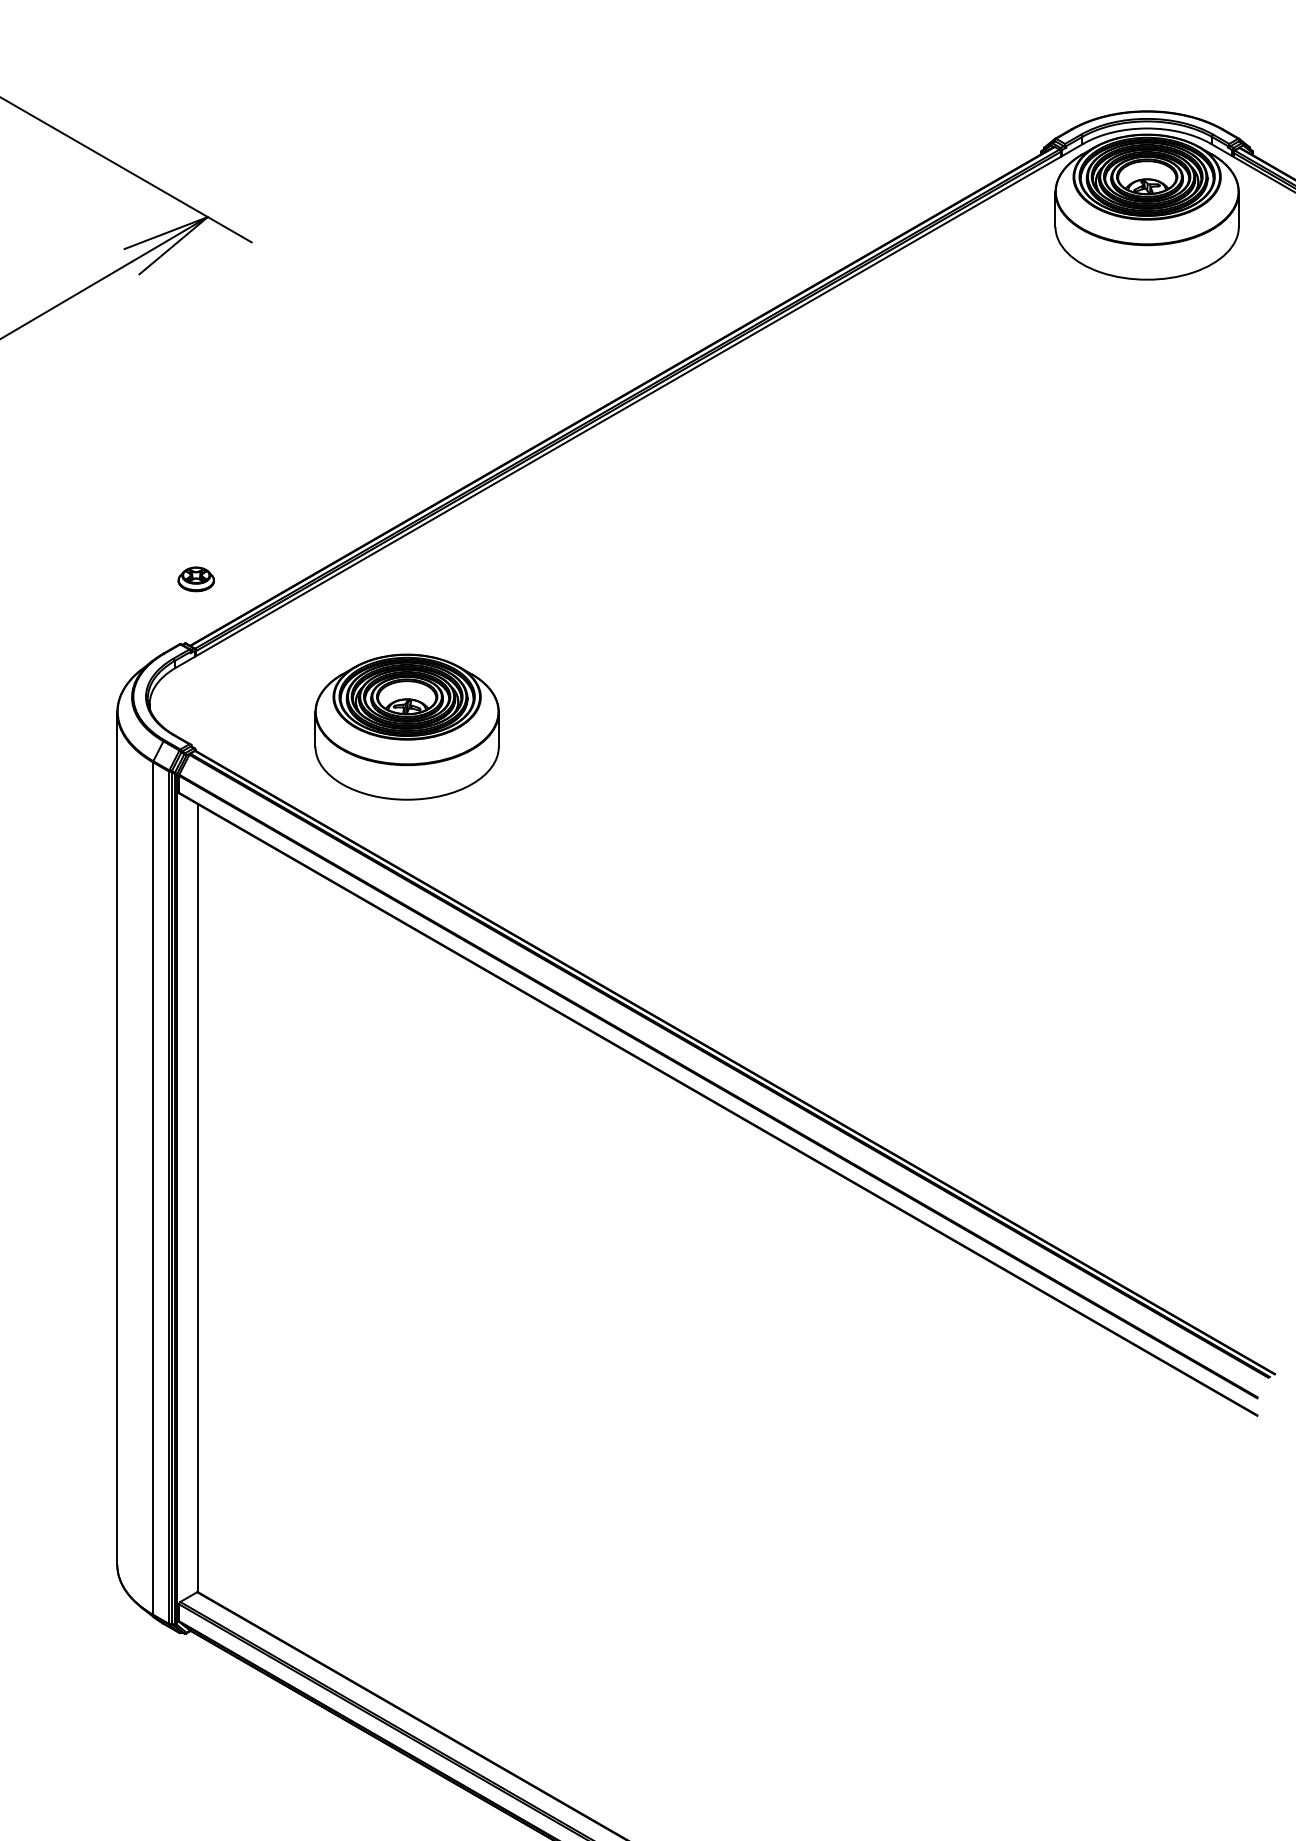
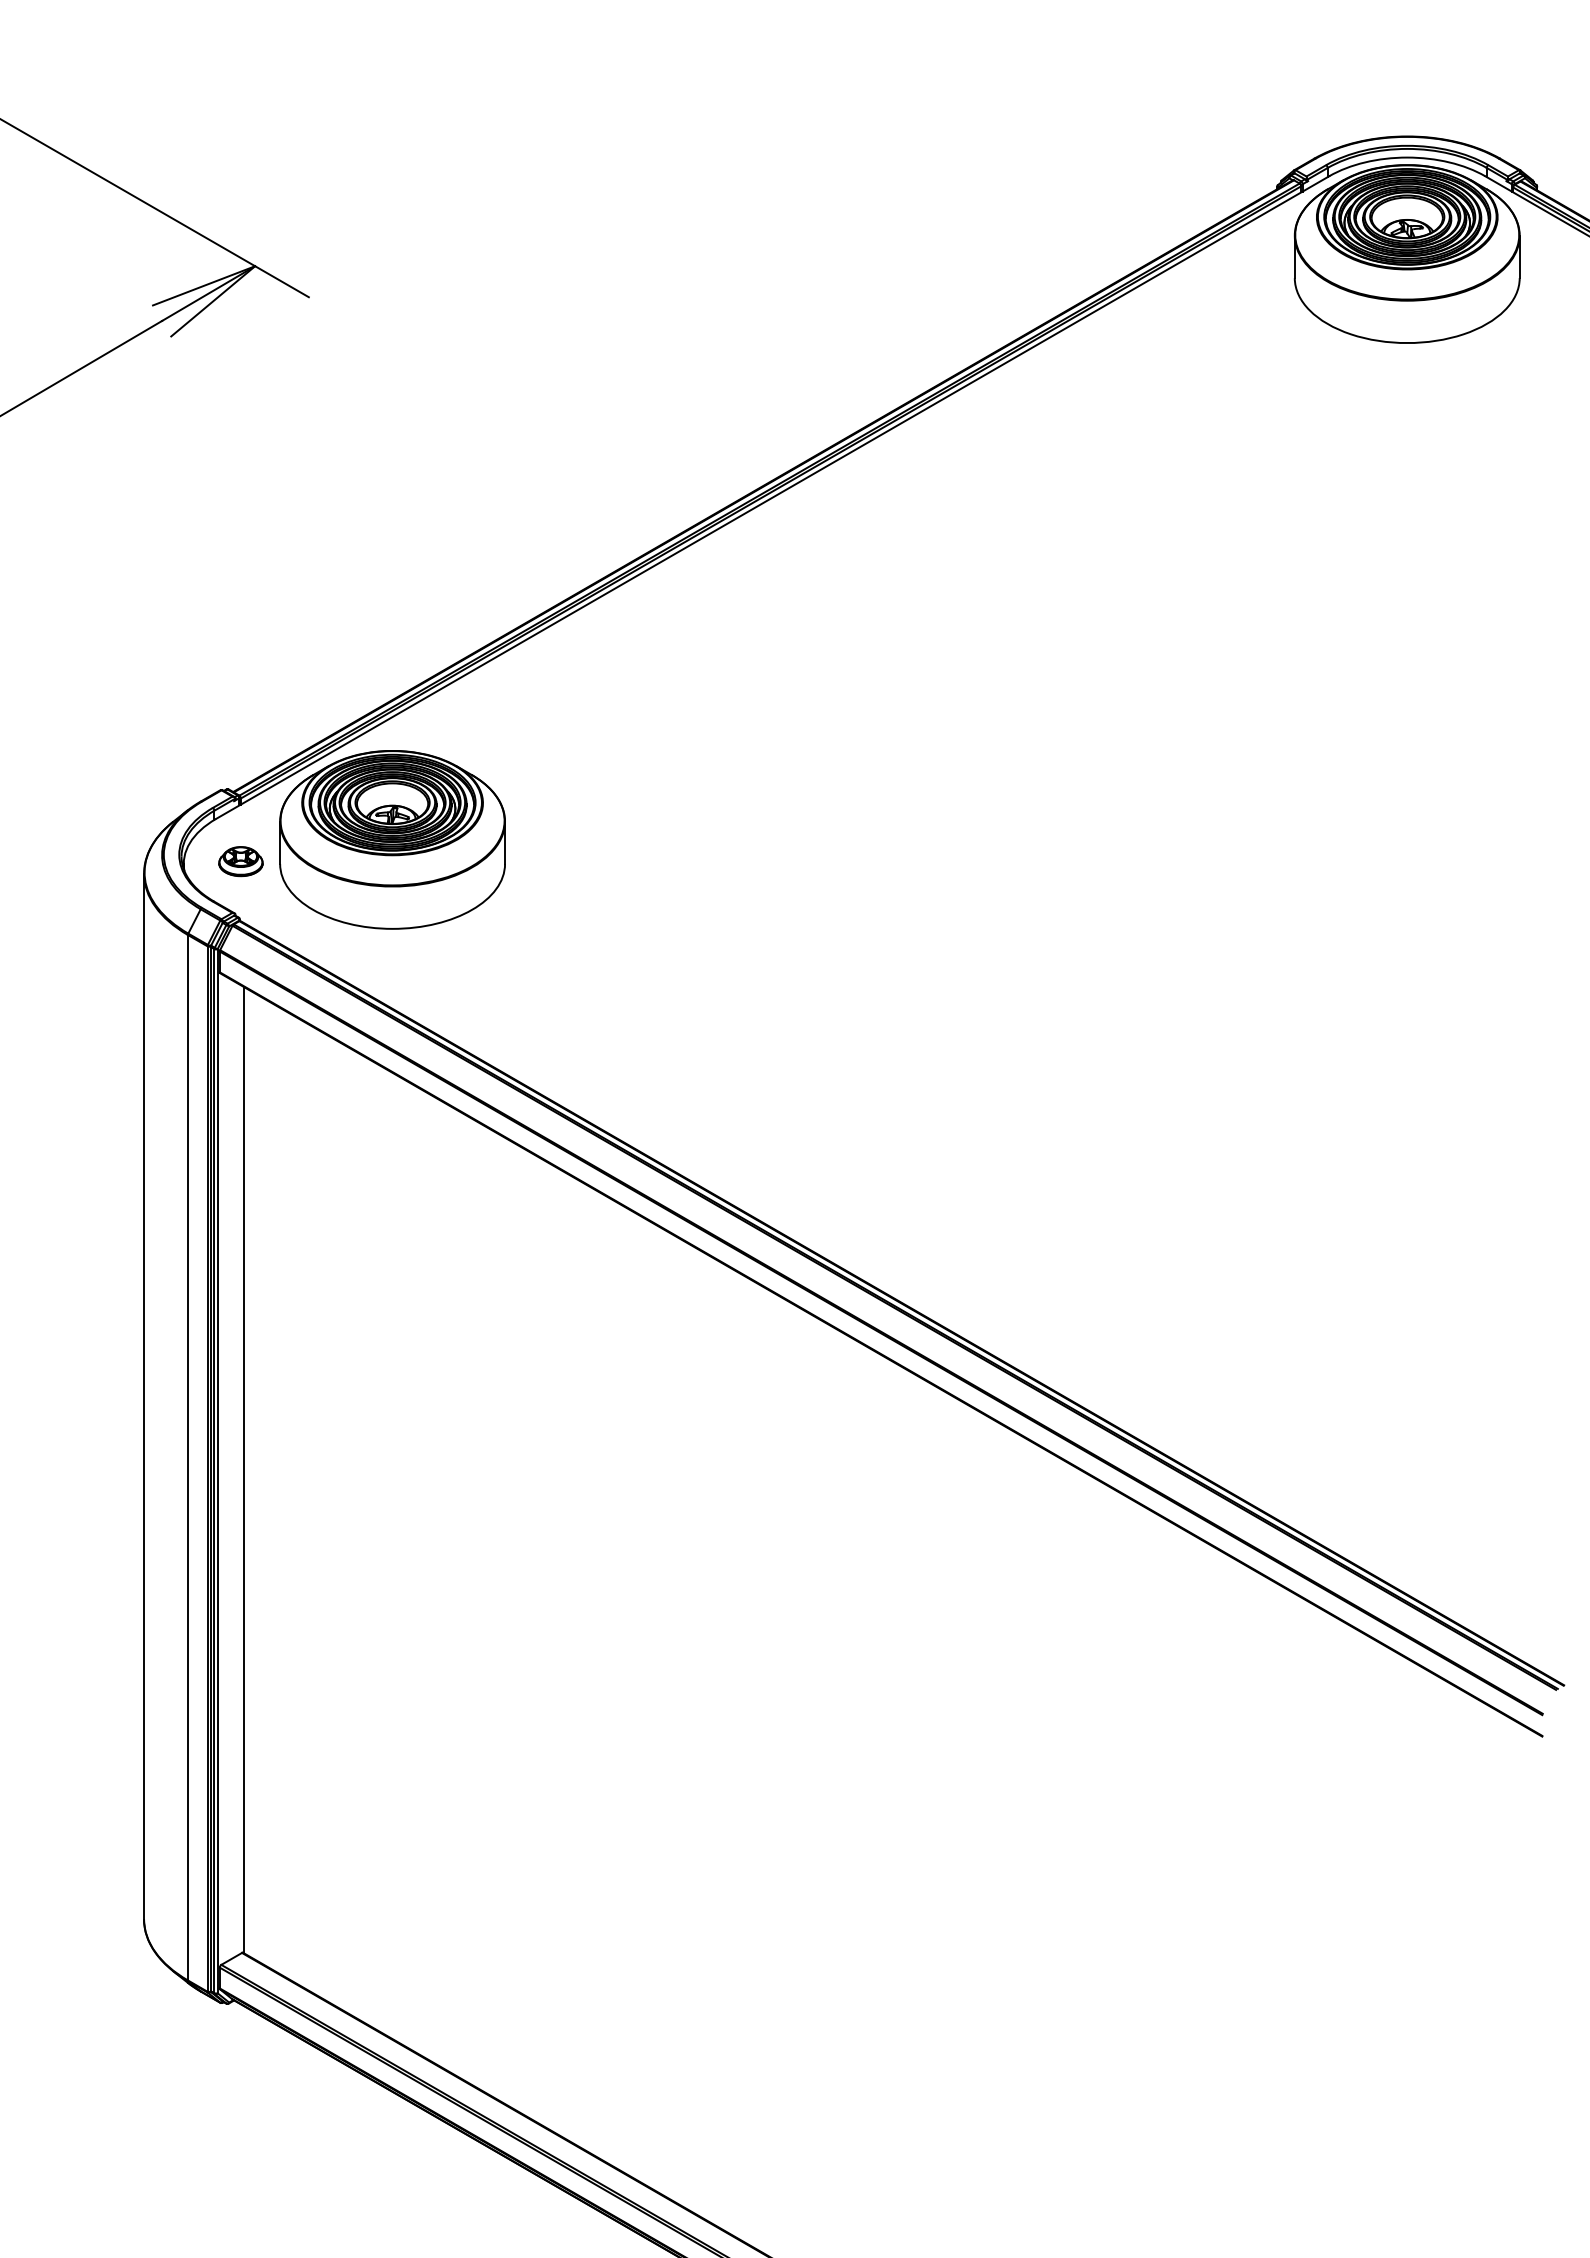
part: (195, 579) -> (240, 861), moved
part: (407, 726) -> (392, 839), moved

